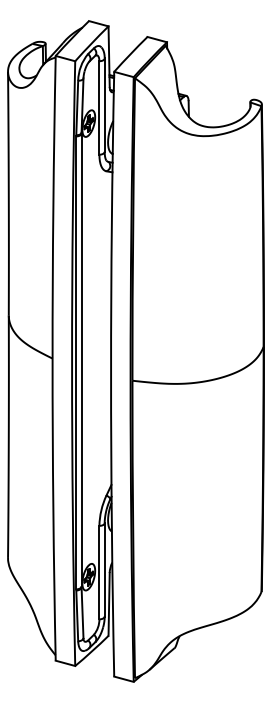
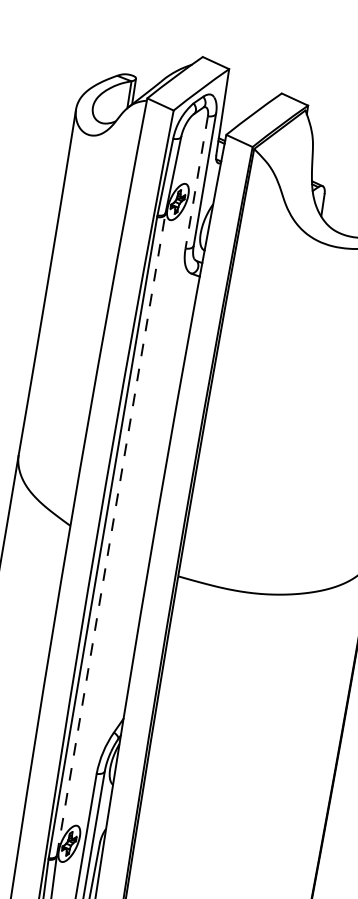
line: (99, 108) -> (196, 183), solid -> dashed
line: (81, 359) -> (111, 534), solid -> dashed

